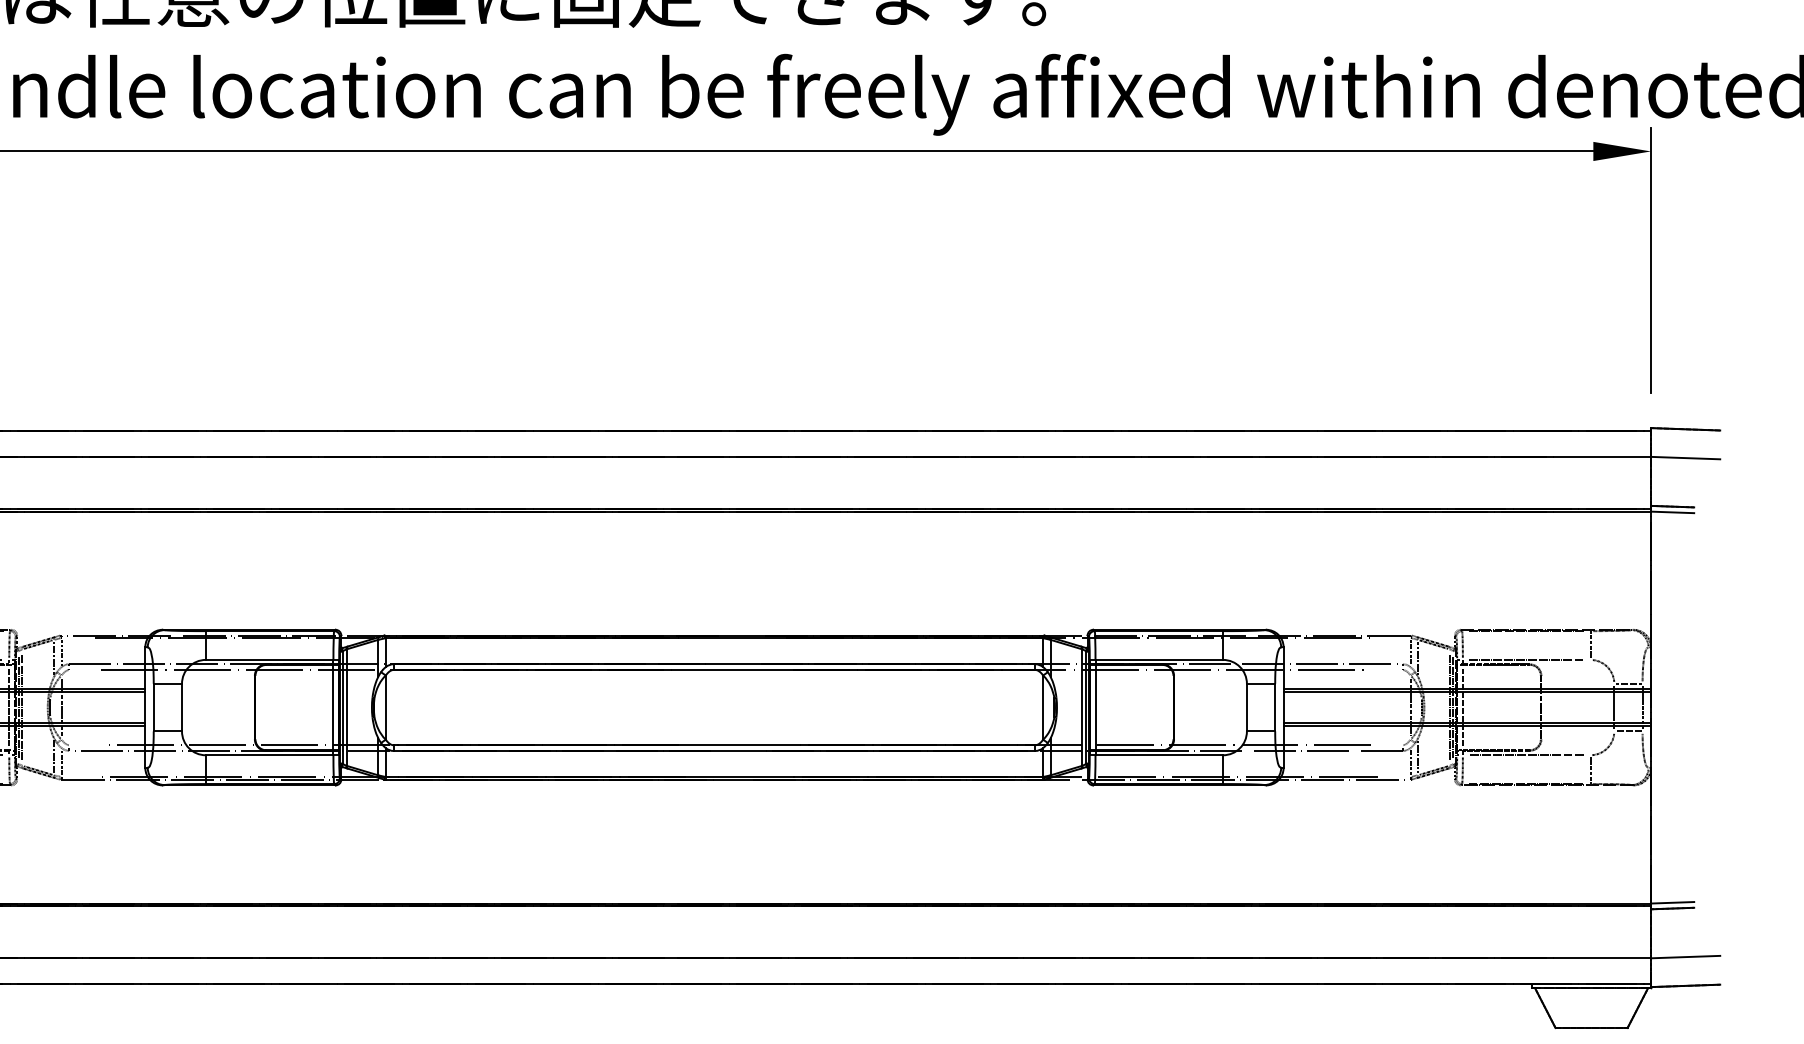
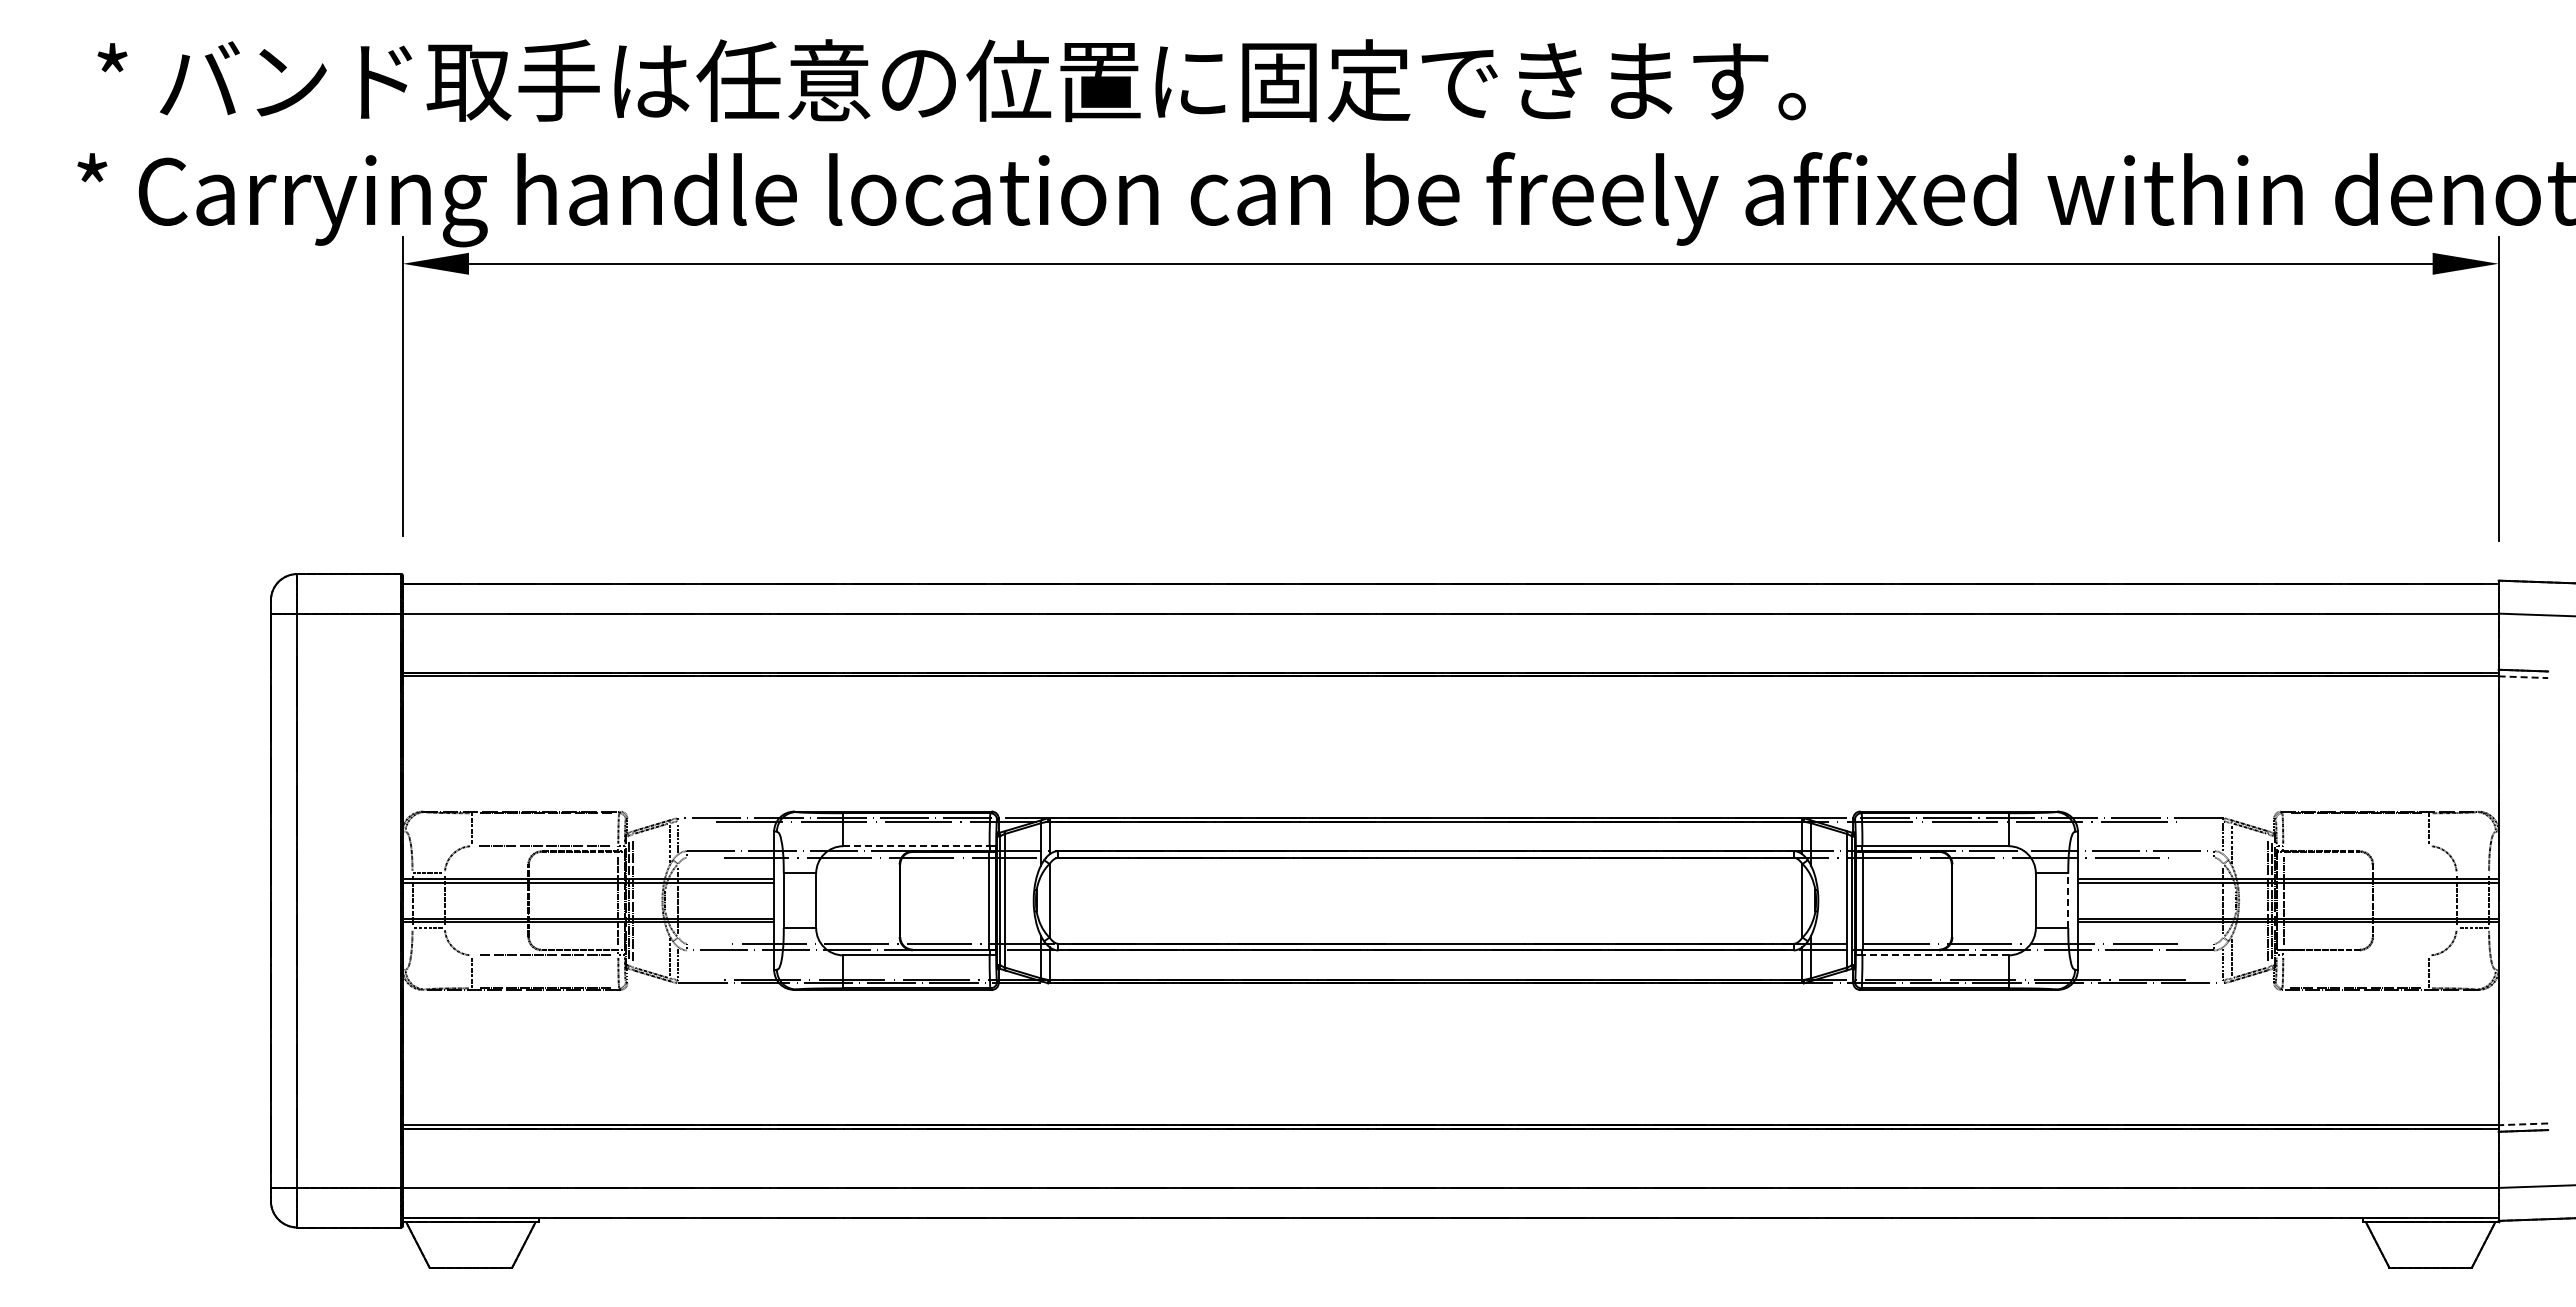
line: (1672, 512) -> (2523, 677), solid -> dashed
line: (270, 660) -> (917, 846), solid -> dashed
line: (1526, 660) -> (2356, 846), removed
line: (1629, 683) -> (2473, 873), removed
line: (1275, 707) -> (2068, 900), solid -> dashed
line: (1159, 755) -> (1935, 955), solid -> dashed
line: (1526, 755) -> (2356, 955), removed
line: (1672, 902) -> (2523, 1124), solid -> dashed

